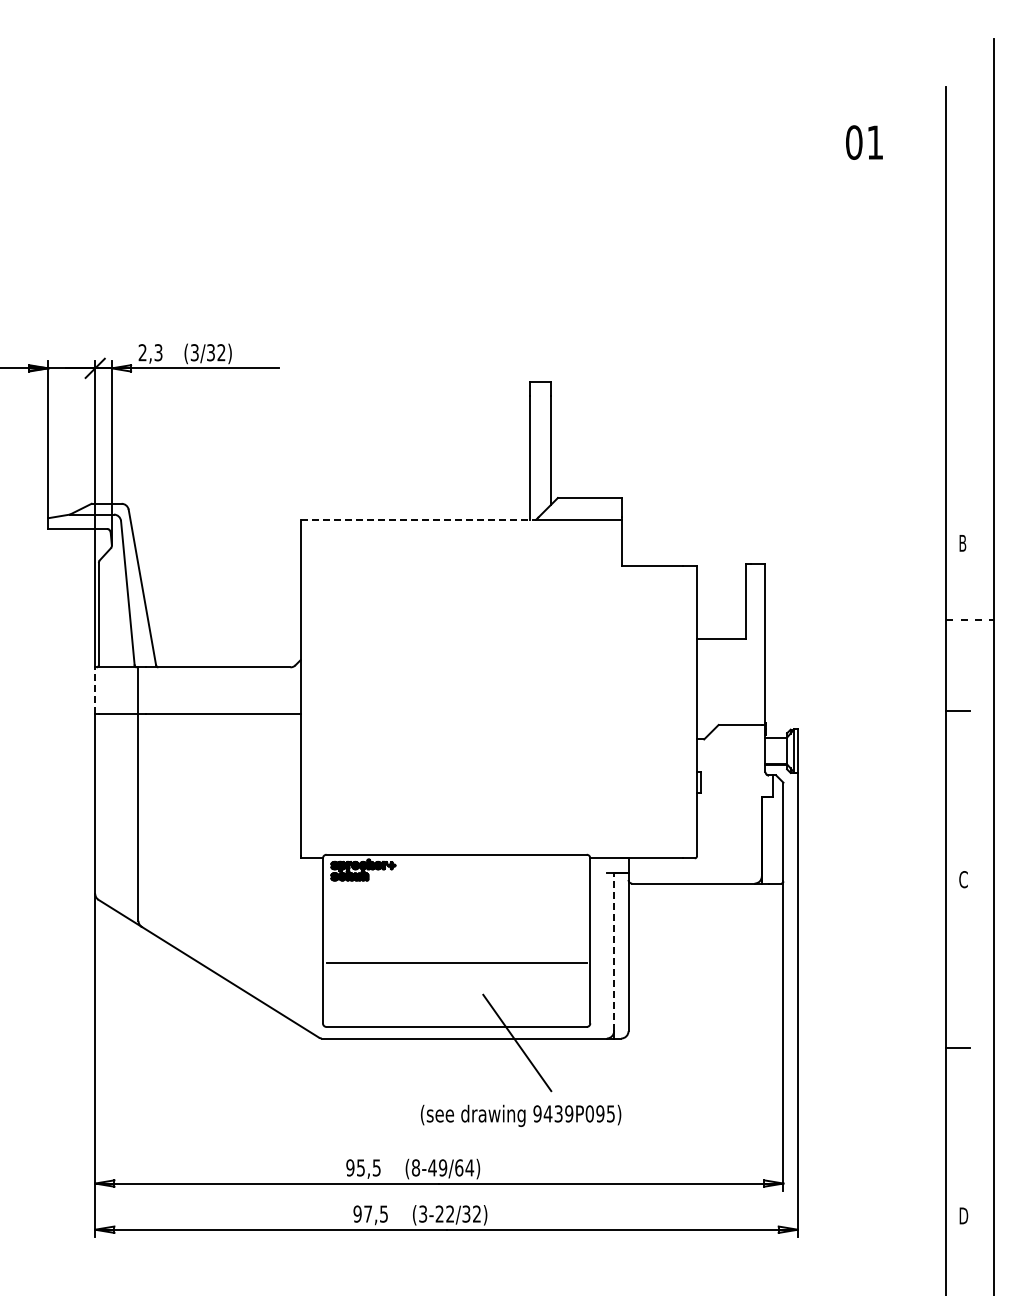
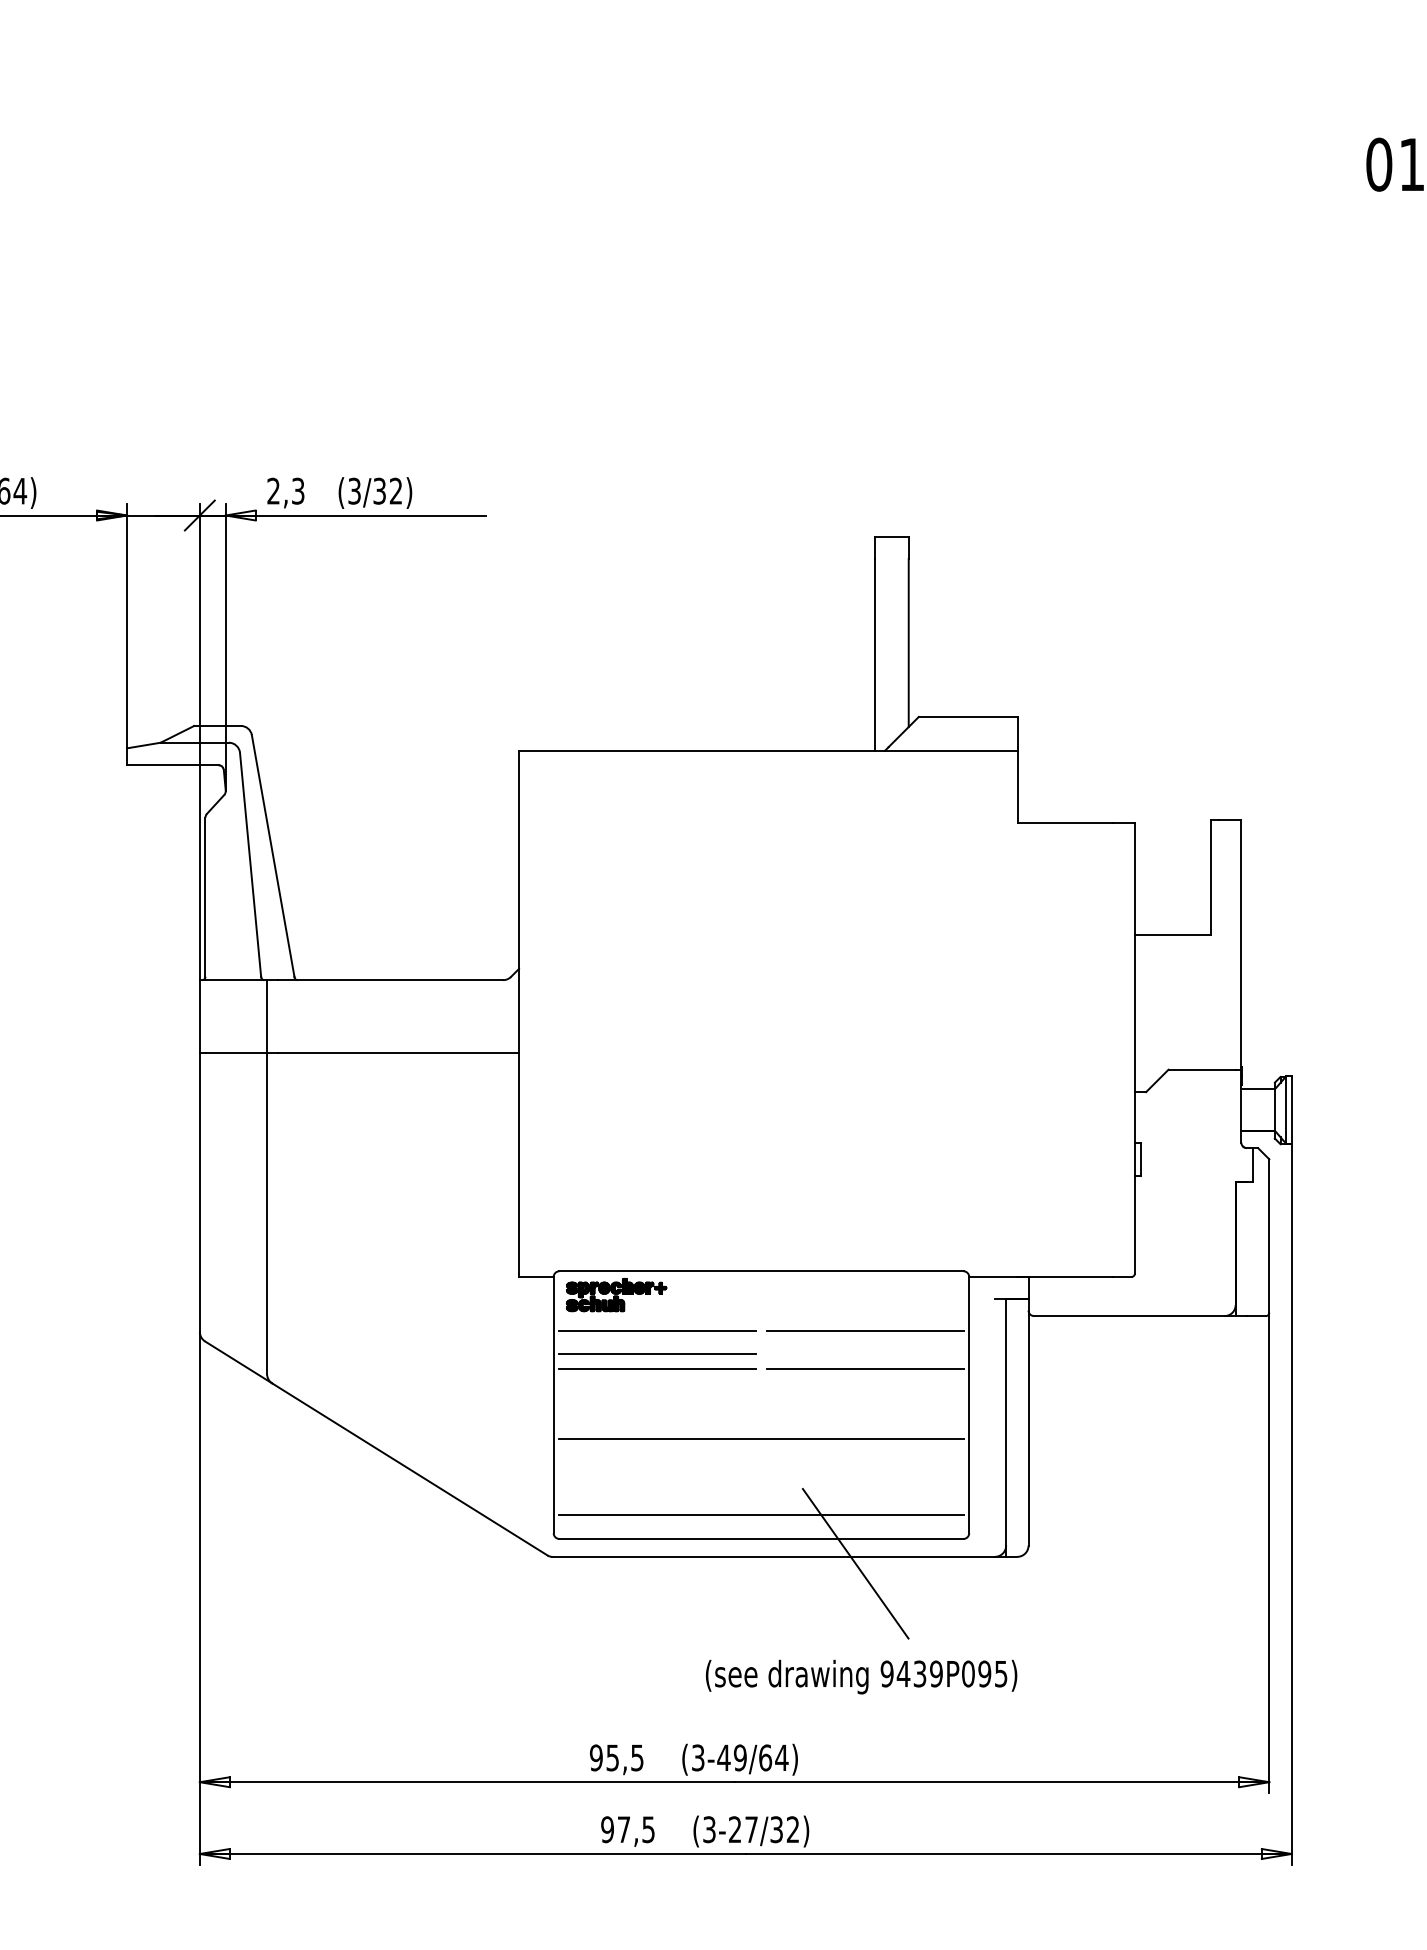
line: (418, 519) -> (702, 750), dashed -> solid
line: (95, 690) -> (200, 1016), dashed -> solid
line: (389, 892) -> (657, 1329), added
line: (523, 892) -> (865, 1329), added
line: (389, 908) -> (657, 1354), added
line: (389, 917) -> (657, 1368), added
line: (523, 917) -> (865, 1368), added
line: (614, 951) -> (1006, 1421), dashed -> solid
line: (456, 1011) -> (761, 1514), added
text: (415, 1167) -> (697, 1757), (8-49/64) -> (3-49/64)
text: (450, 1213) -> (751, 1828), (3-22/32) -> (3-27/32)

